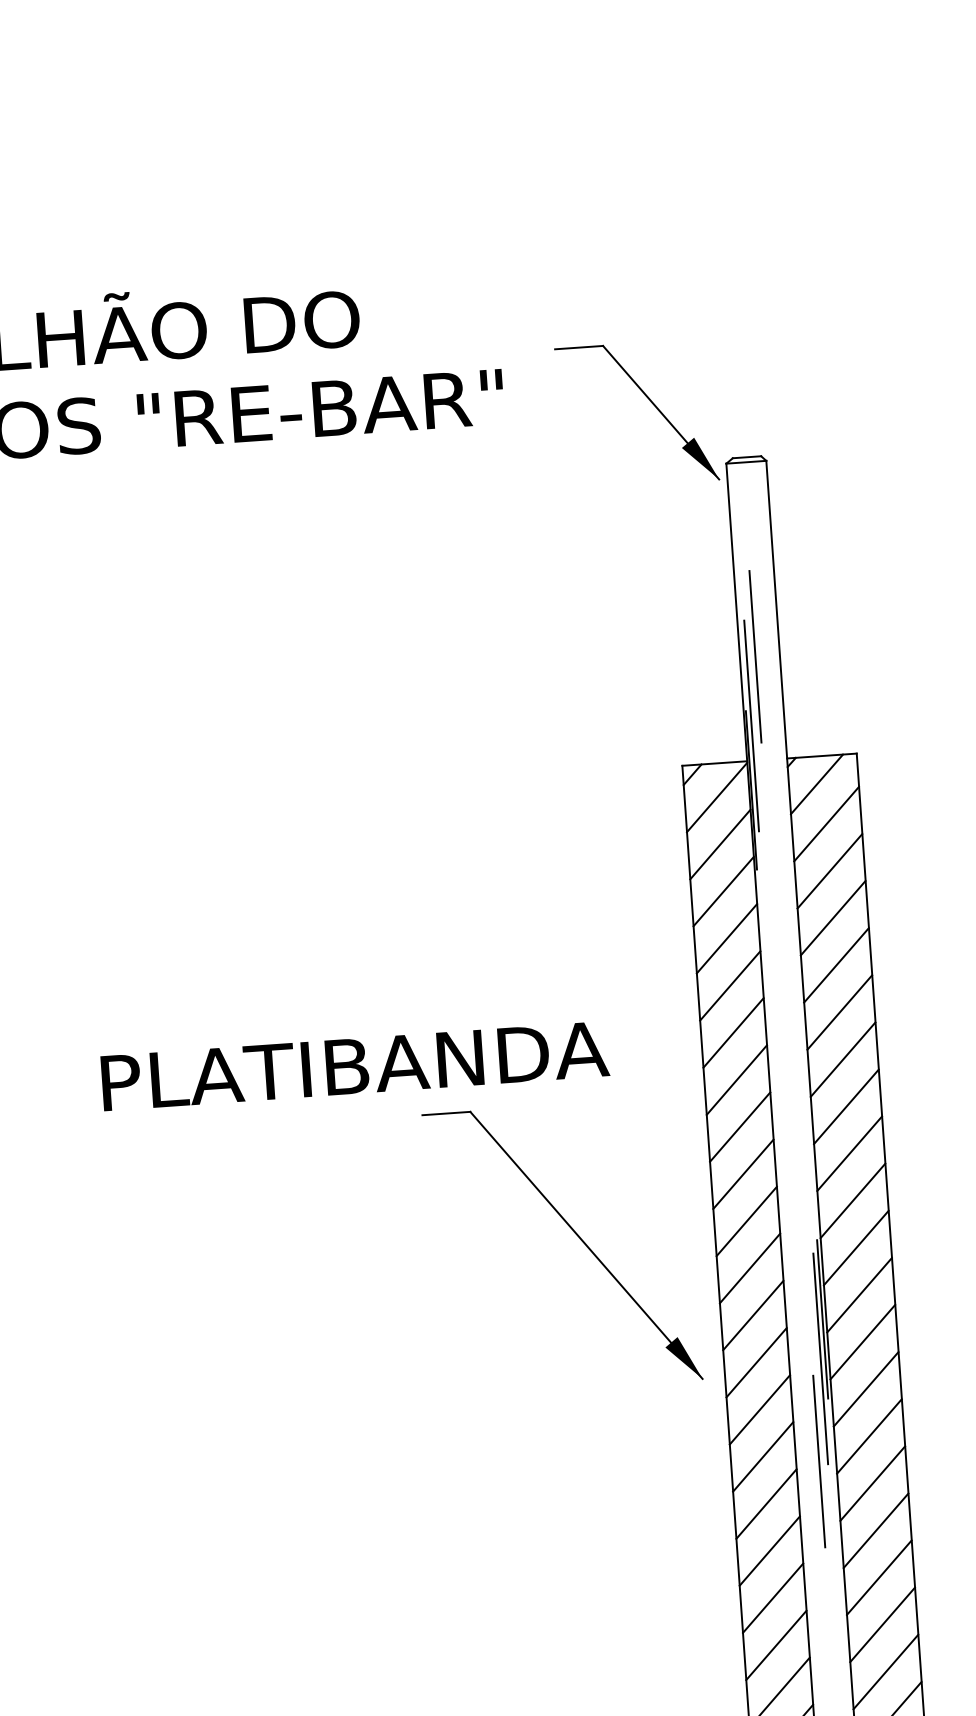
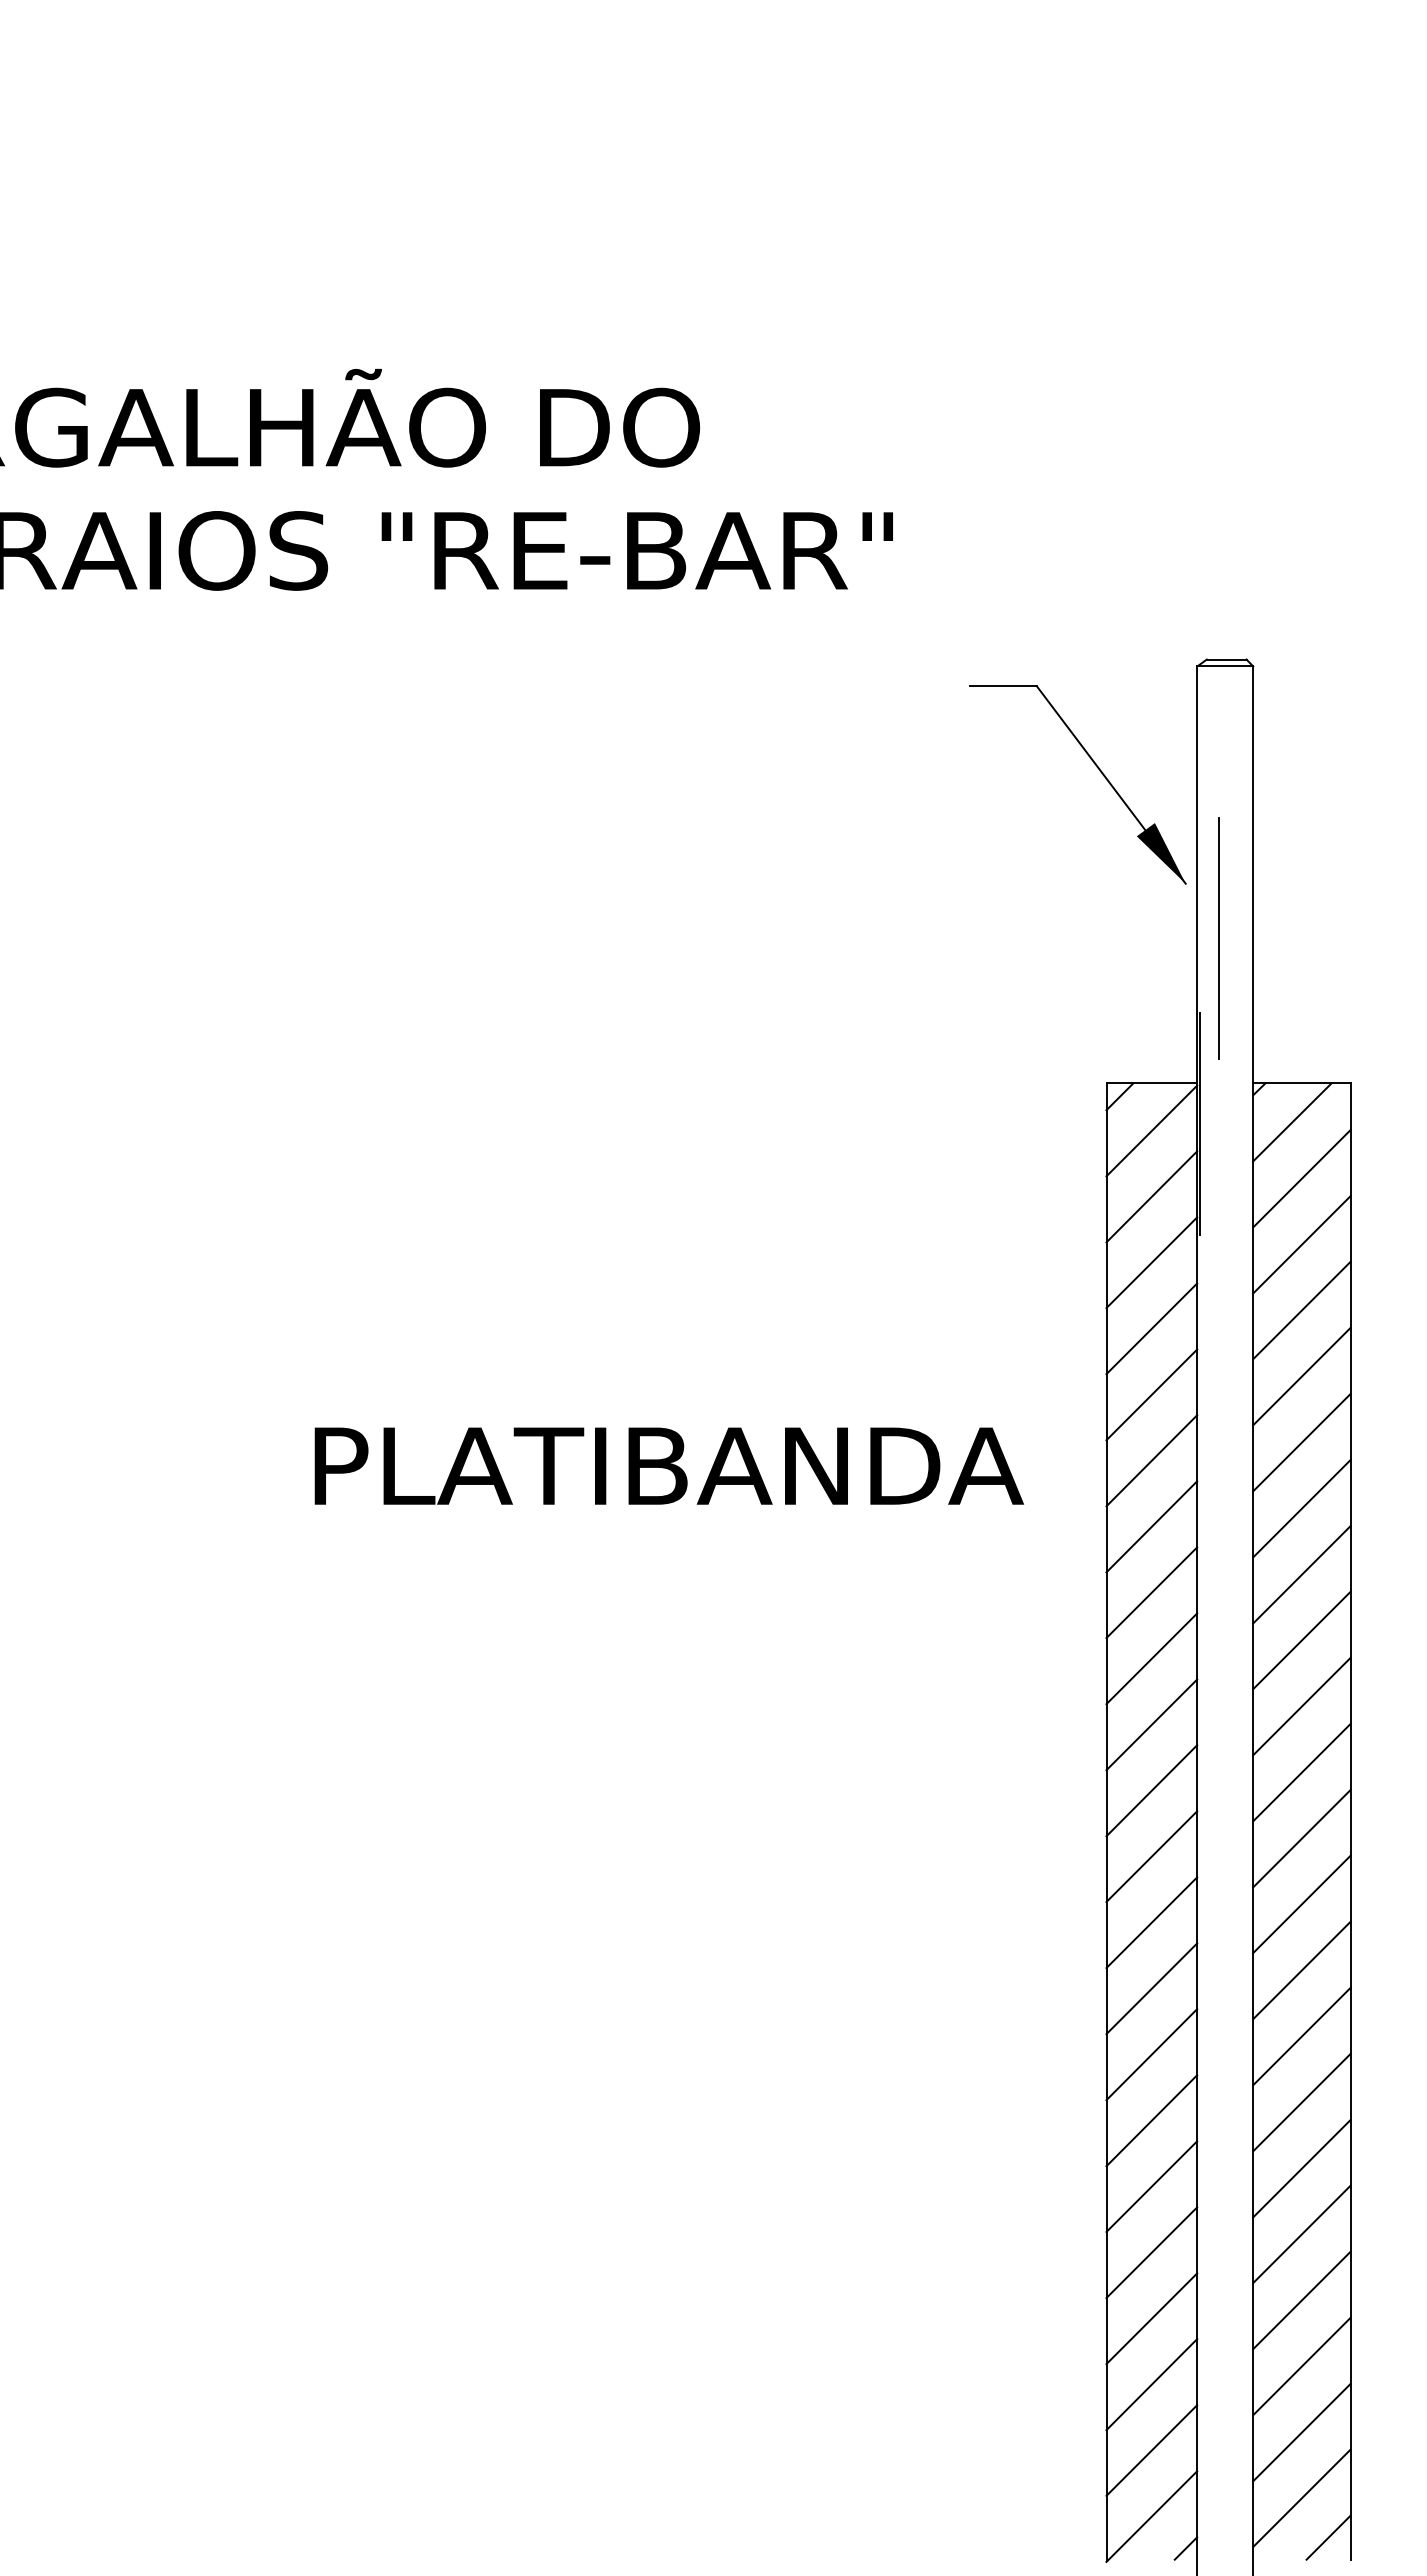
part: (649, 400) -> (1096, 767), moved
line: (751, 725) -> (1206, 1034), removed
text: (354, 1065) -> (668, 1465), moved
part: (575, 1234) -> (912, 1726), removed
line: (822, 1319) -> (1248, 1868), removed
line: (820, 1358) -> (1241, 1923), removed
line: (819, 1461) -> (1229, 2066), removed

